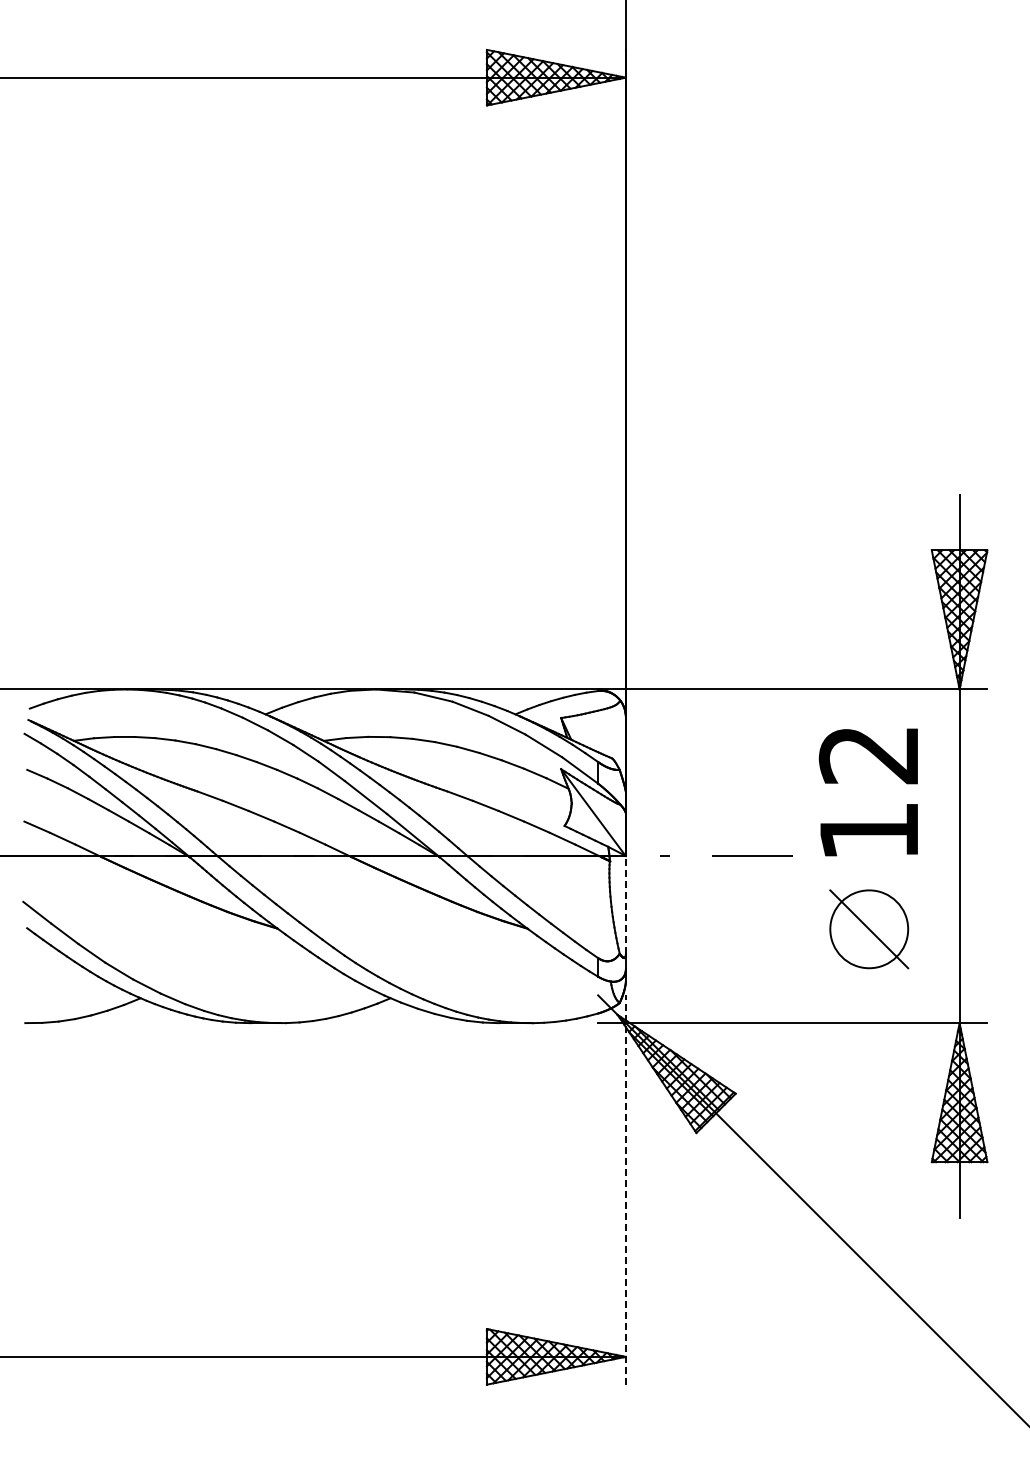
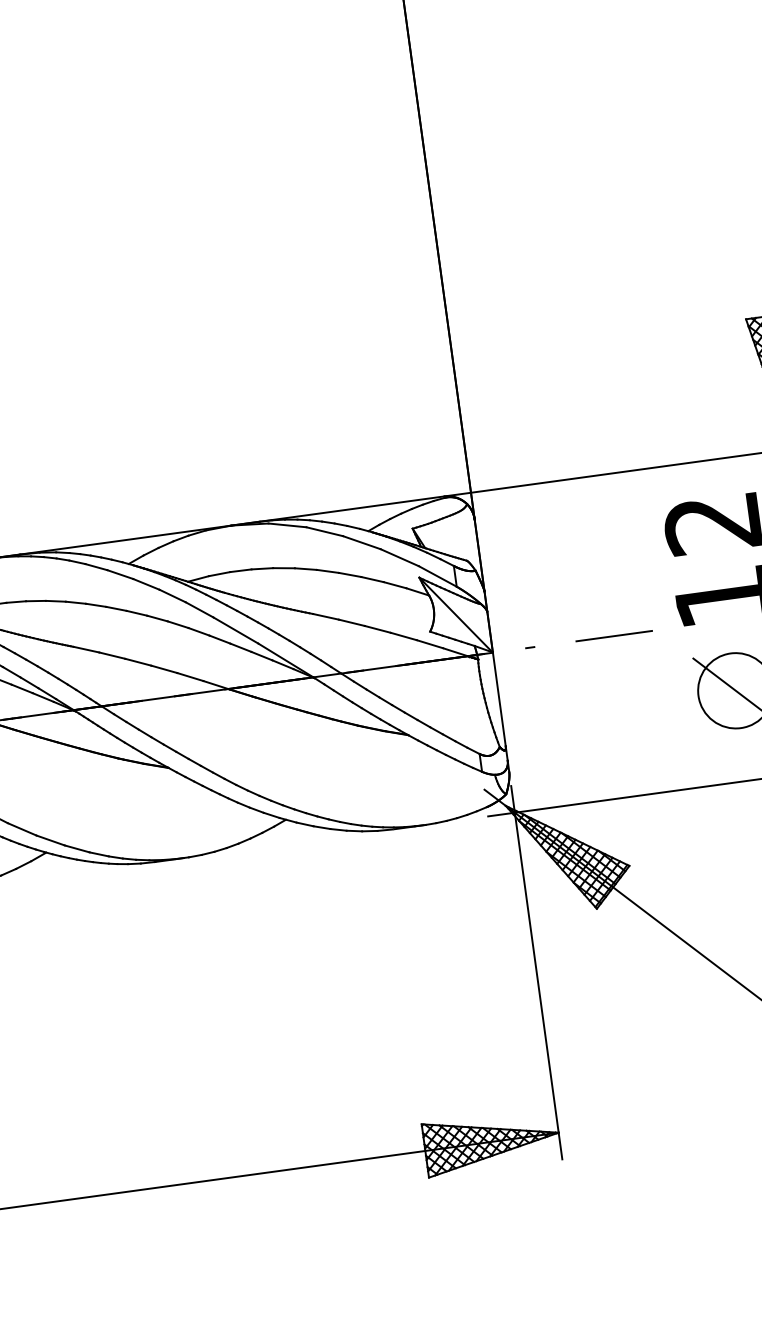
line: (625, 904) -> (498, 699), dashed -> solid
line: (625, 1190) -> (536, 973), dashed -> solid

